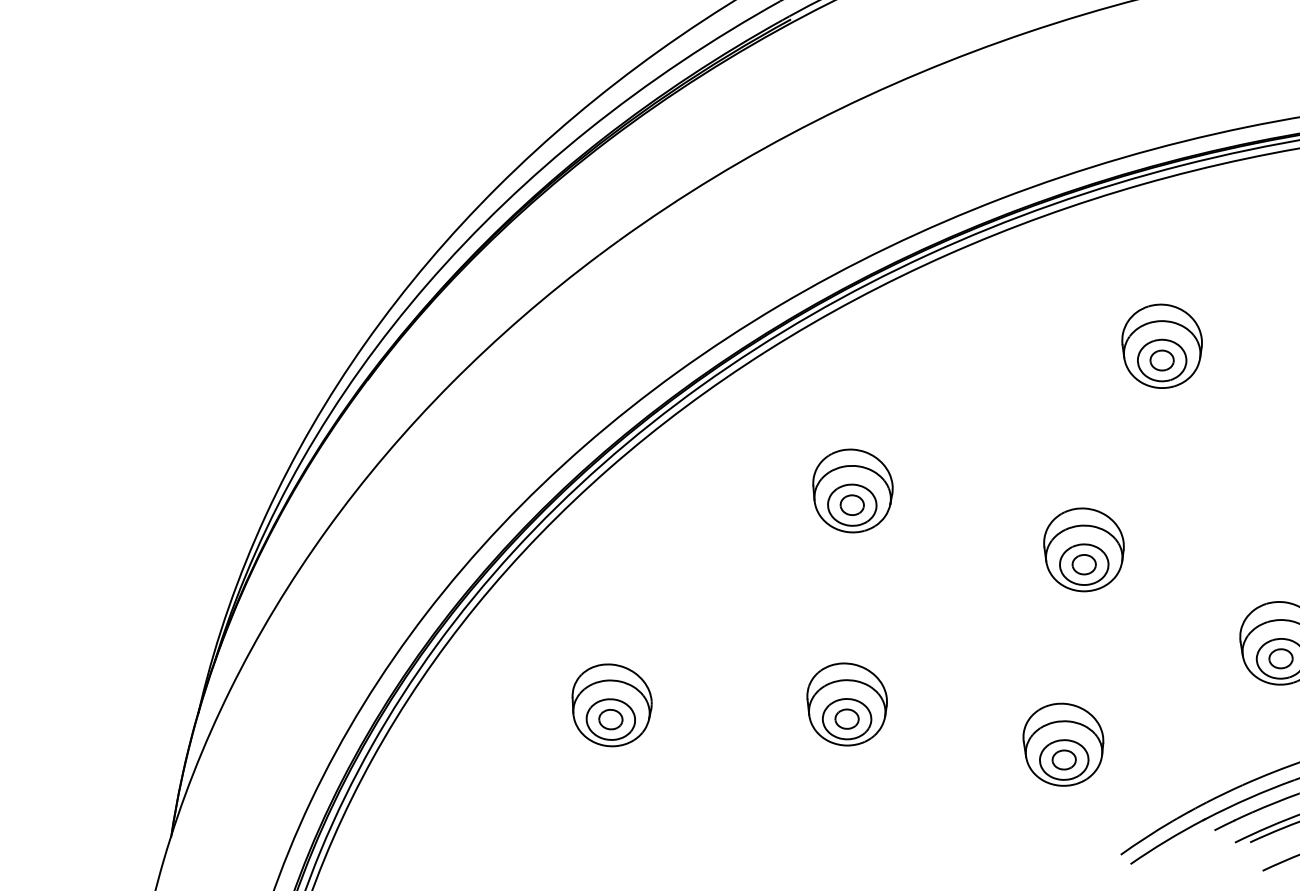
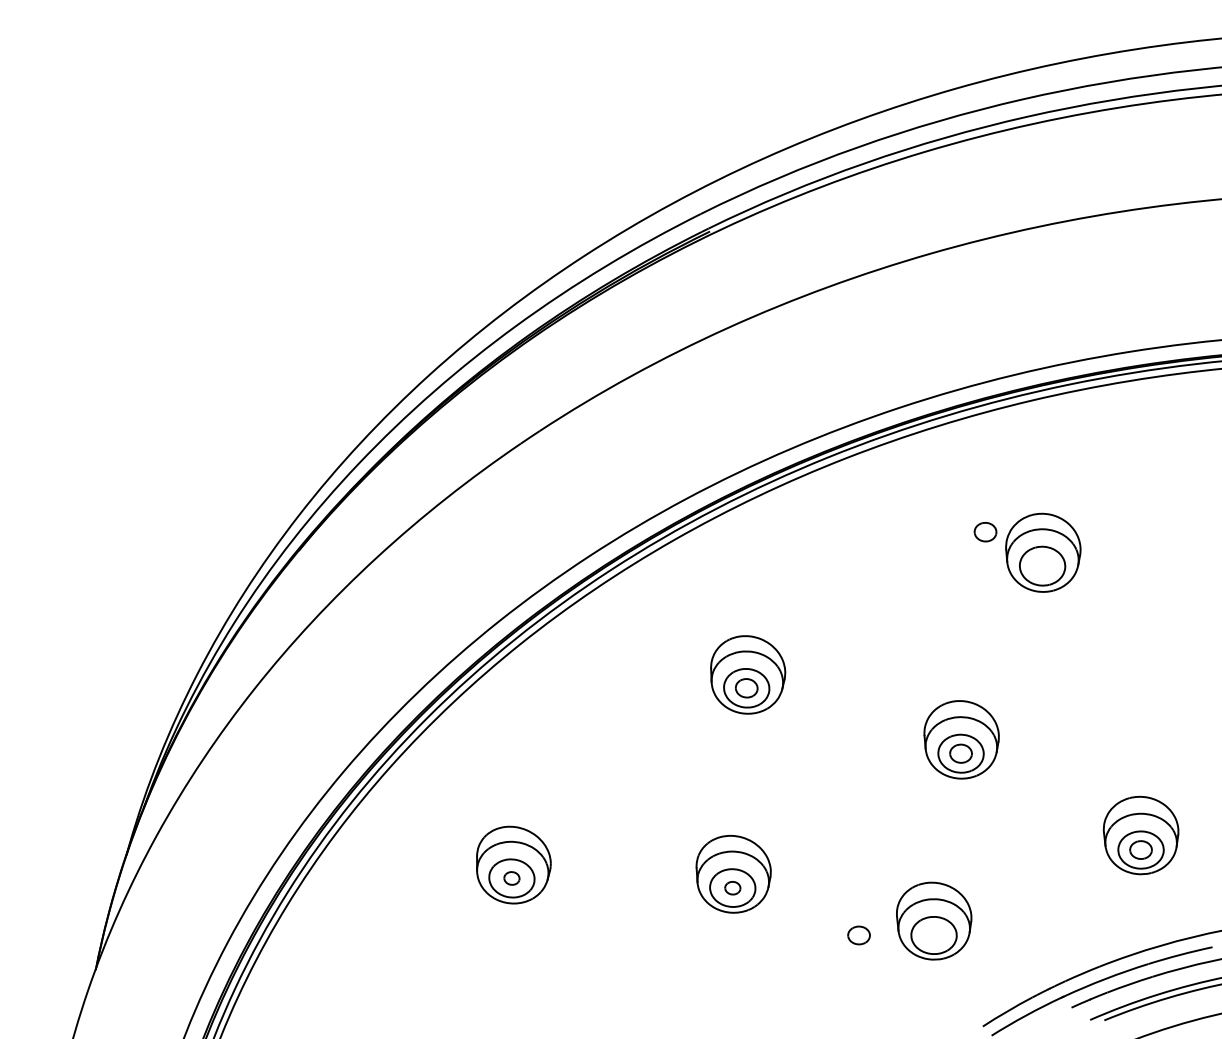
part: (1162, 360) -> (985, 532), moved
part: (610, 719) -> (511, 878), size x0.7
part: (846, 719) -> (732, 888), size x0.7
part: (1063, 760) -> (858, 935), moved

